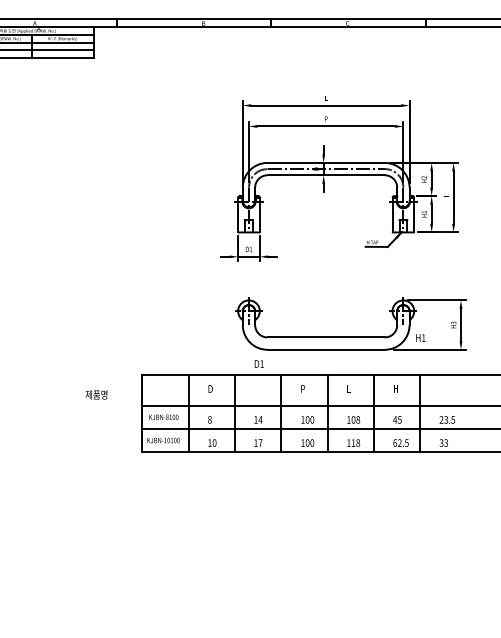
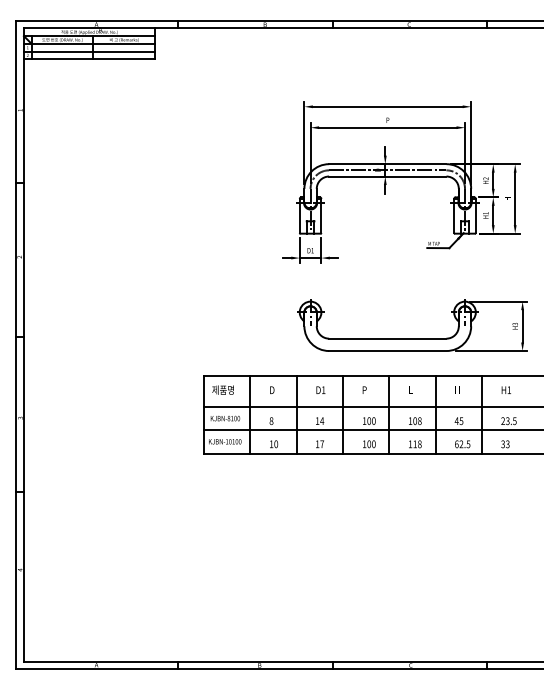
text: (419, 337) -> (505, 389), moved
text: (258, 363) -> (320, 389), moved
text: (95, 394) -> (222, 389), moved

